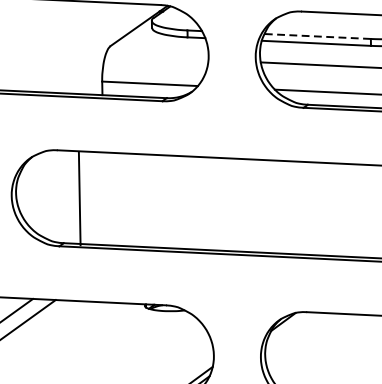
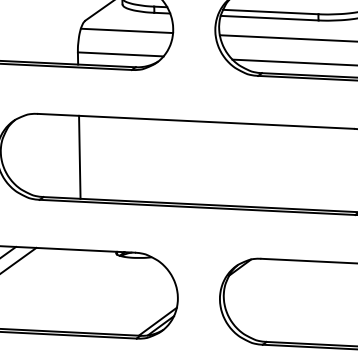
line: (317, 36) -> (270, 12), dashed -> solid
line: (156, 57) -> (126, 30), added
line: (79, 197) -> (79, 156), moved

